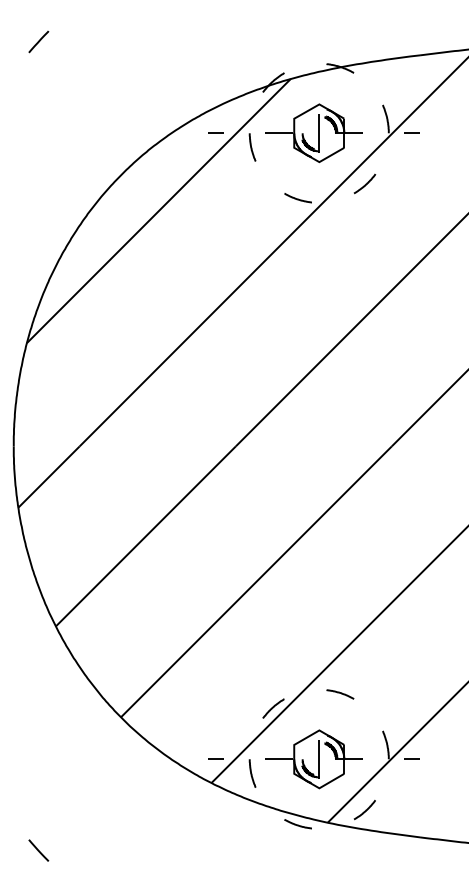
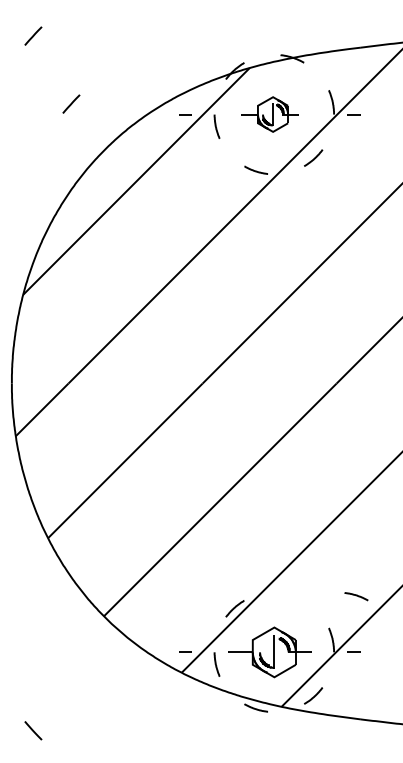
line: (83, 120) -> (71, 103), added
part: (313, 133) -> (269, 114), size x0.7
curve: (340, 694) -> (356, 596), moved

